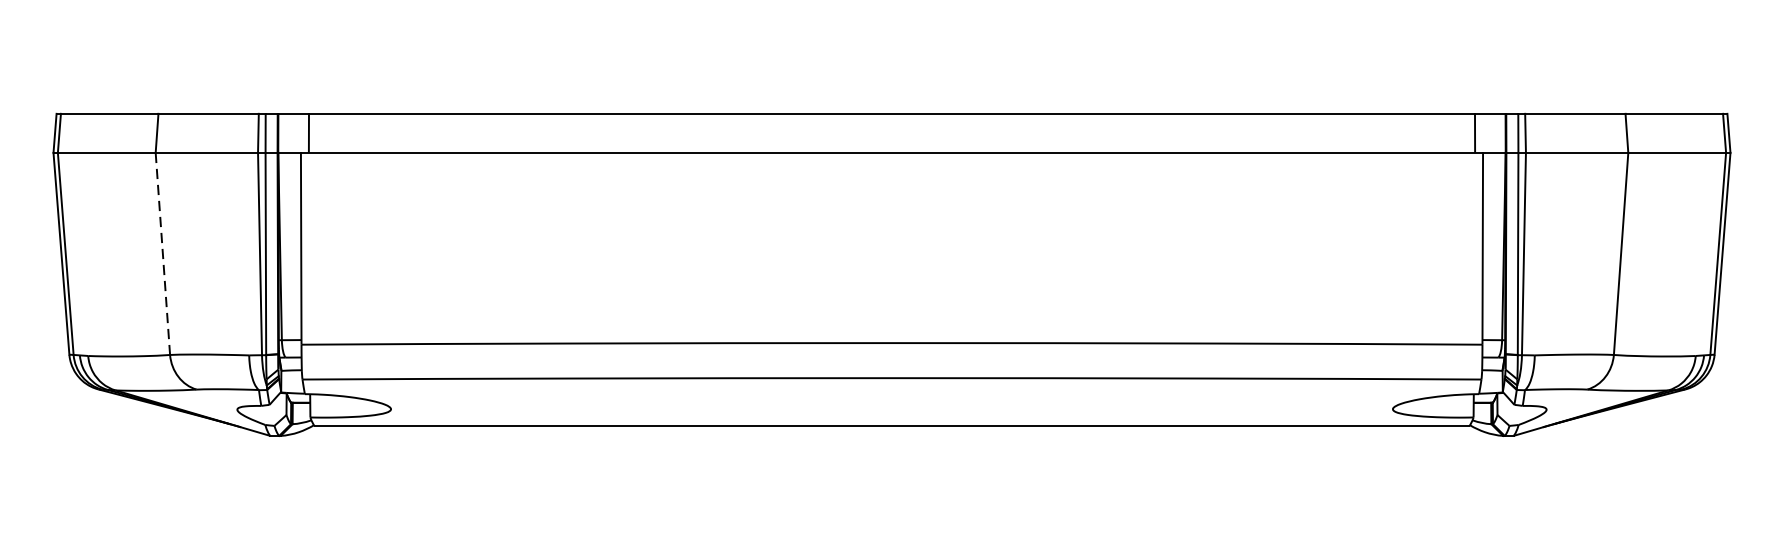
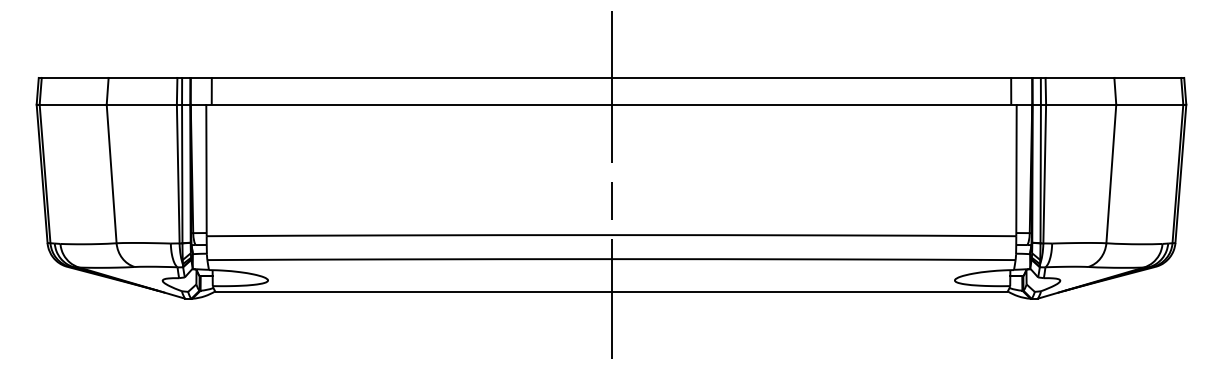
line: (162, 254) -> (111, 174), dashed -> solid
line: (892, 269) -> (611, 184), added

